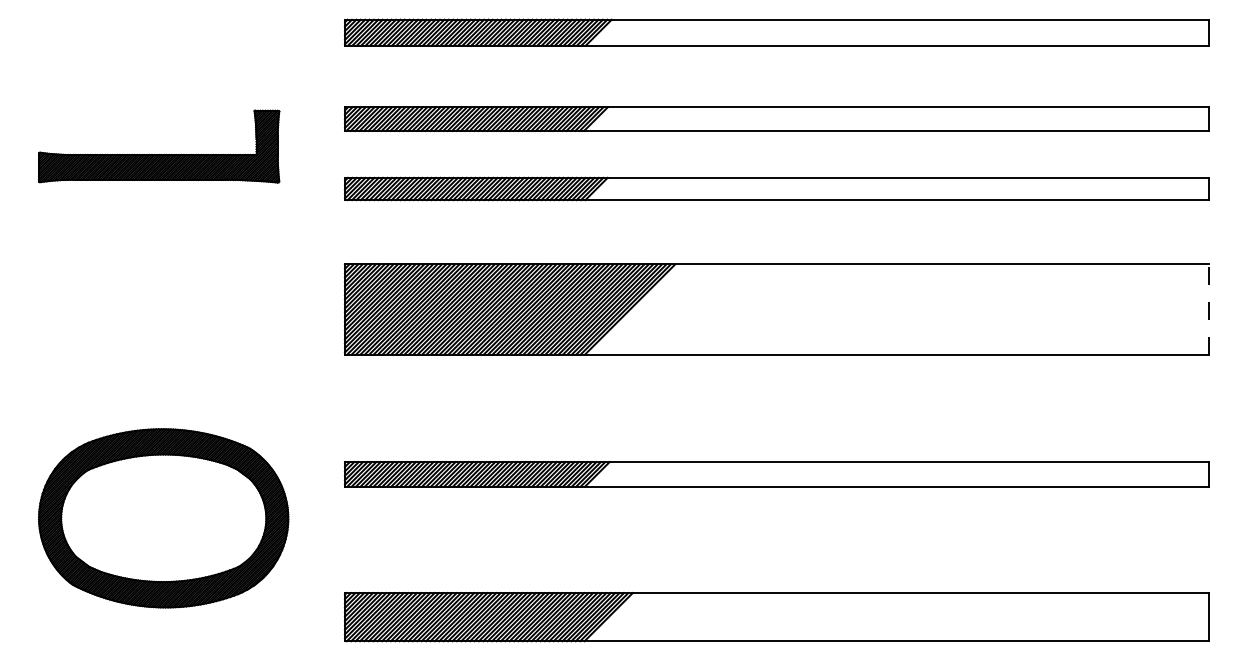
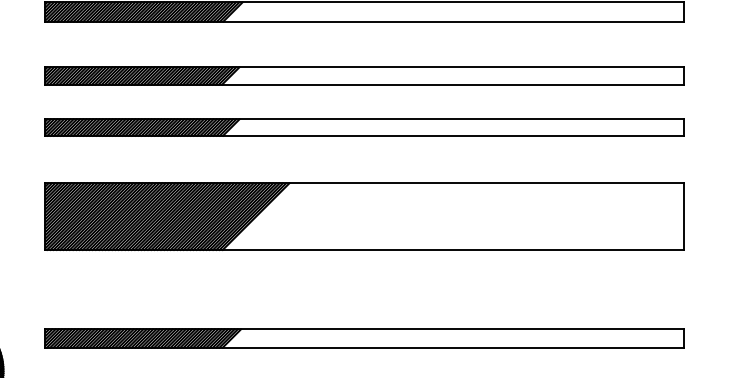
line: (1208, 308) -> (683, 215), dashed -> solid

